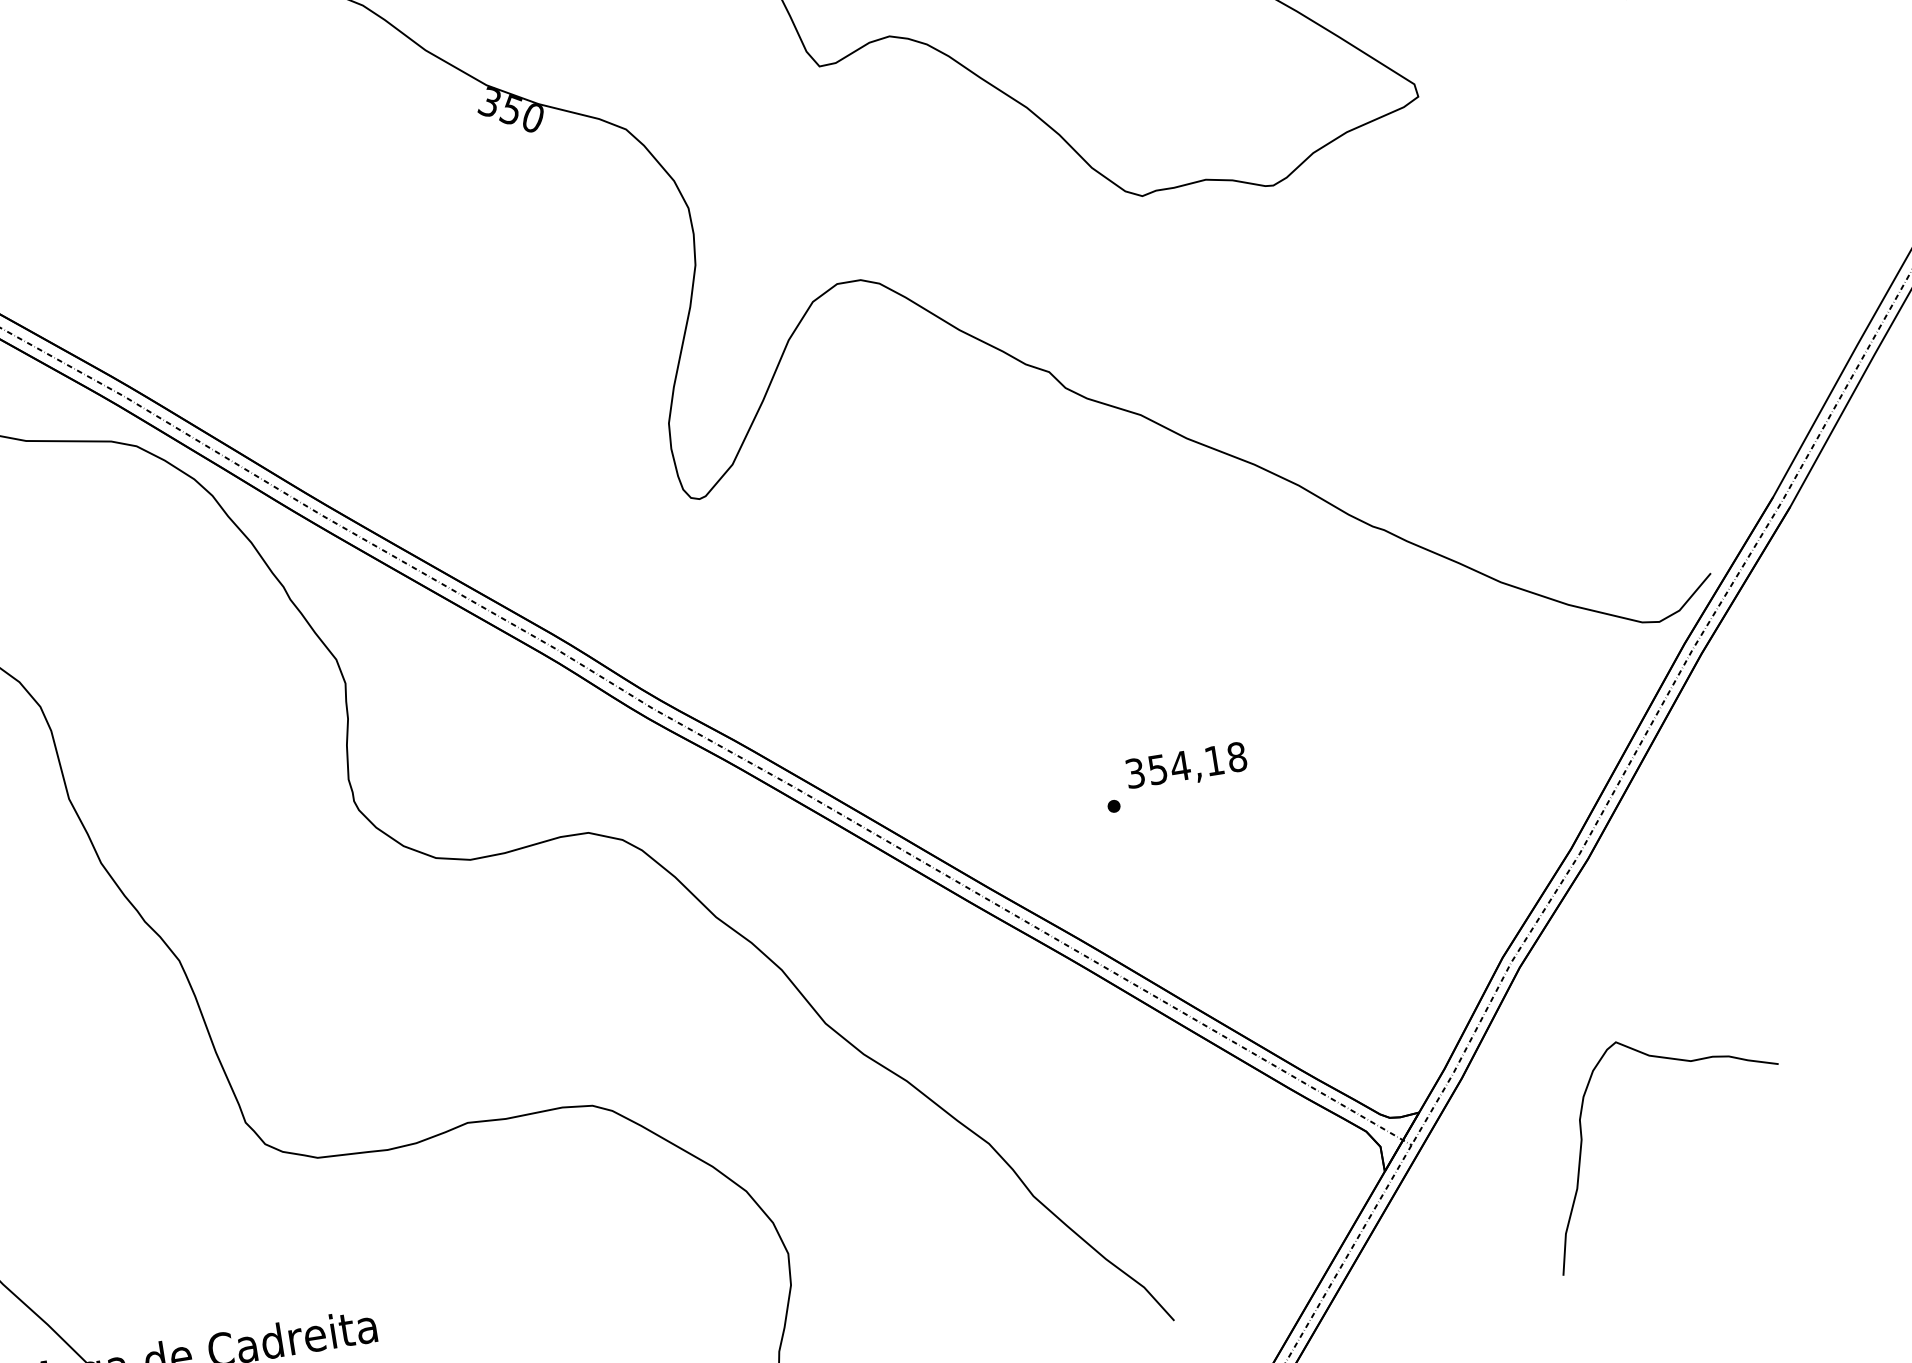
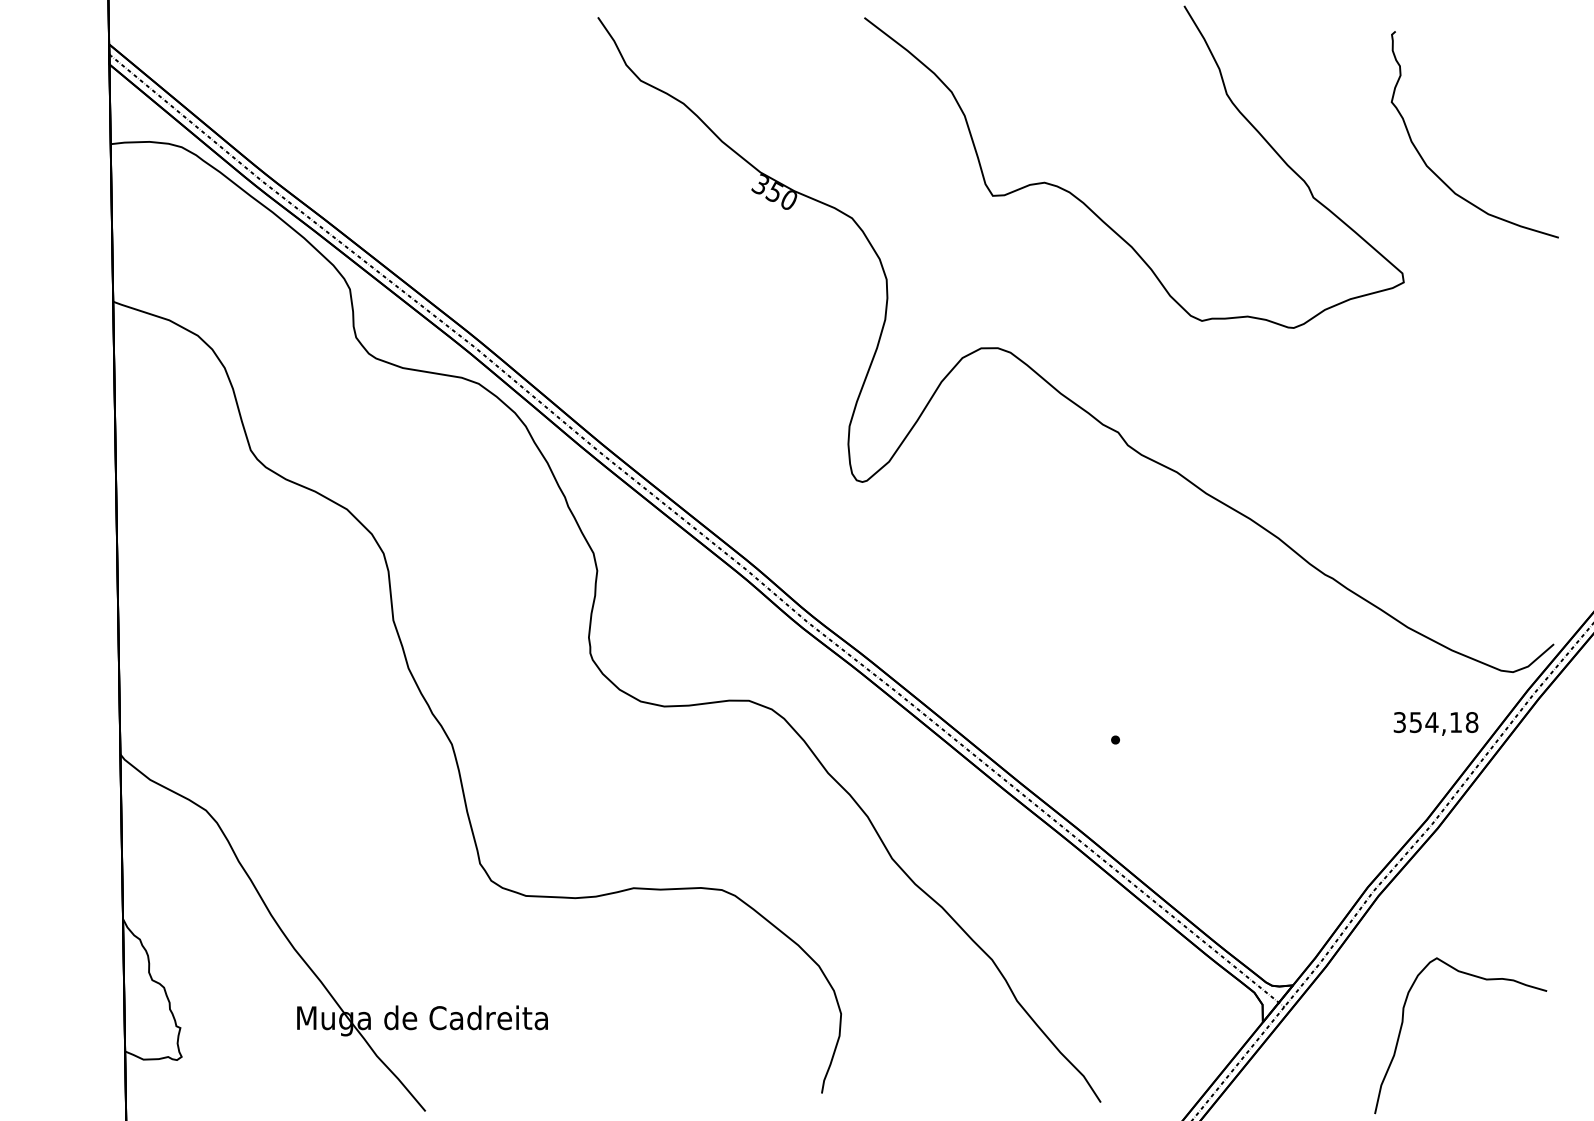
text: (1185, 766) -> (1435, 723), moved

